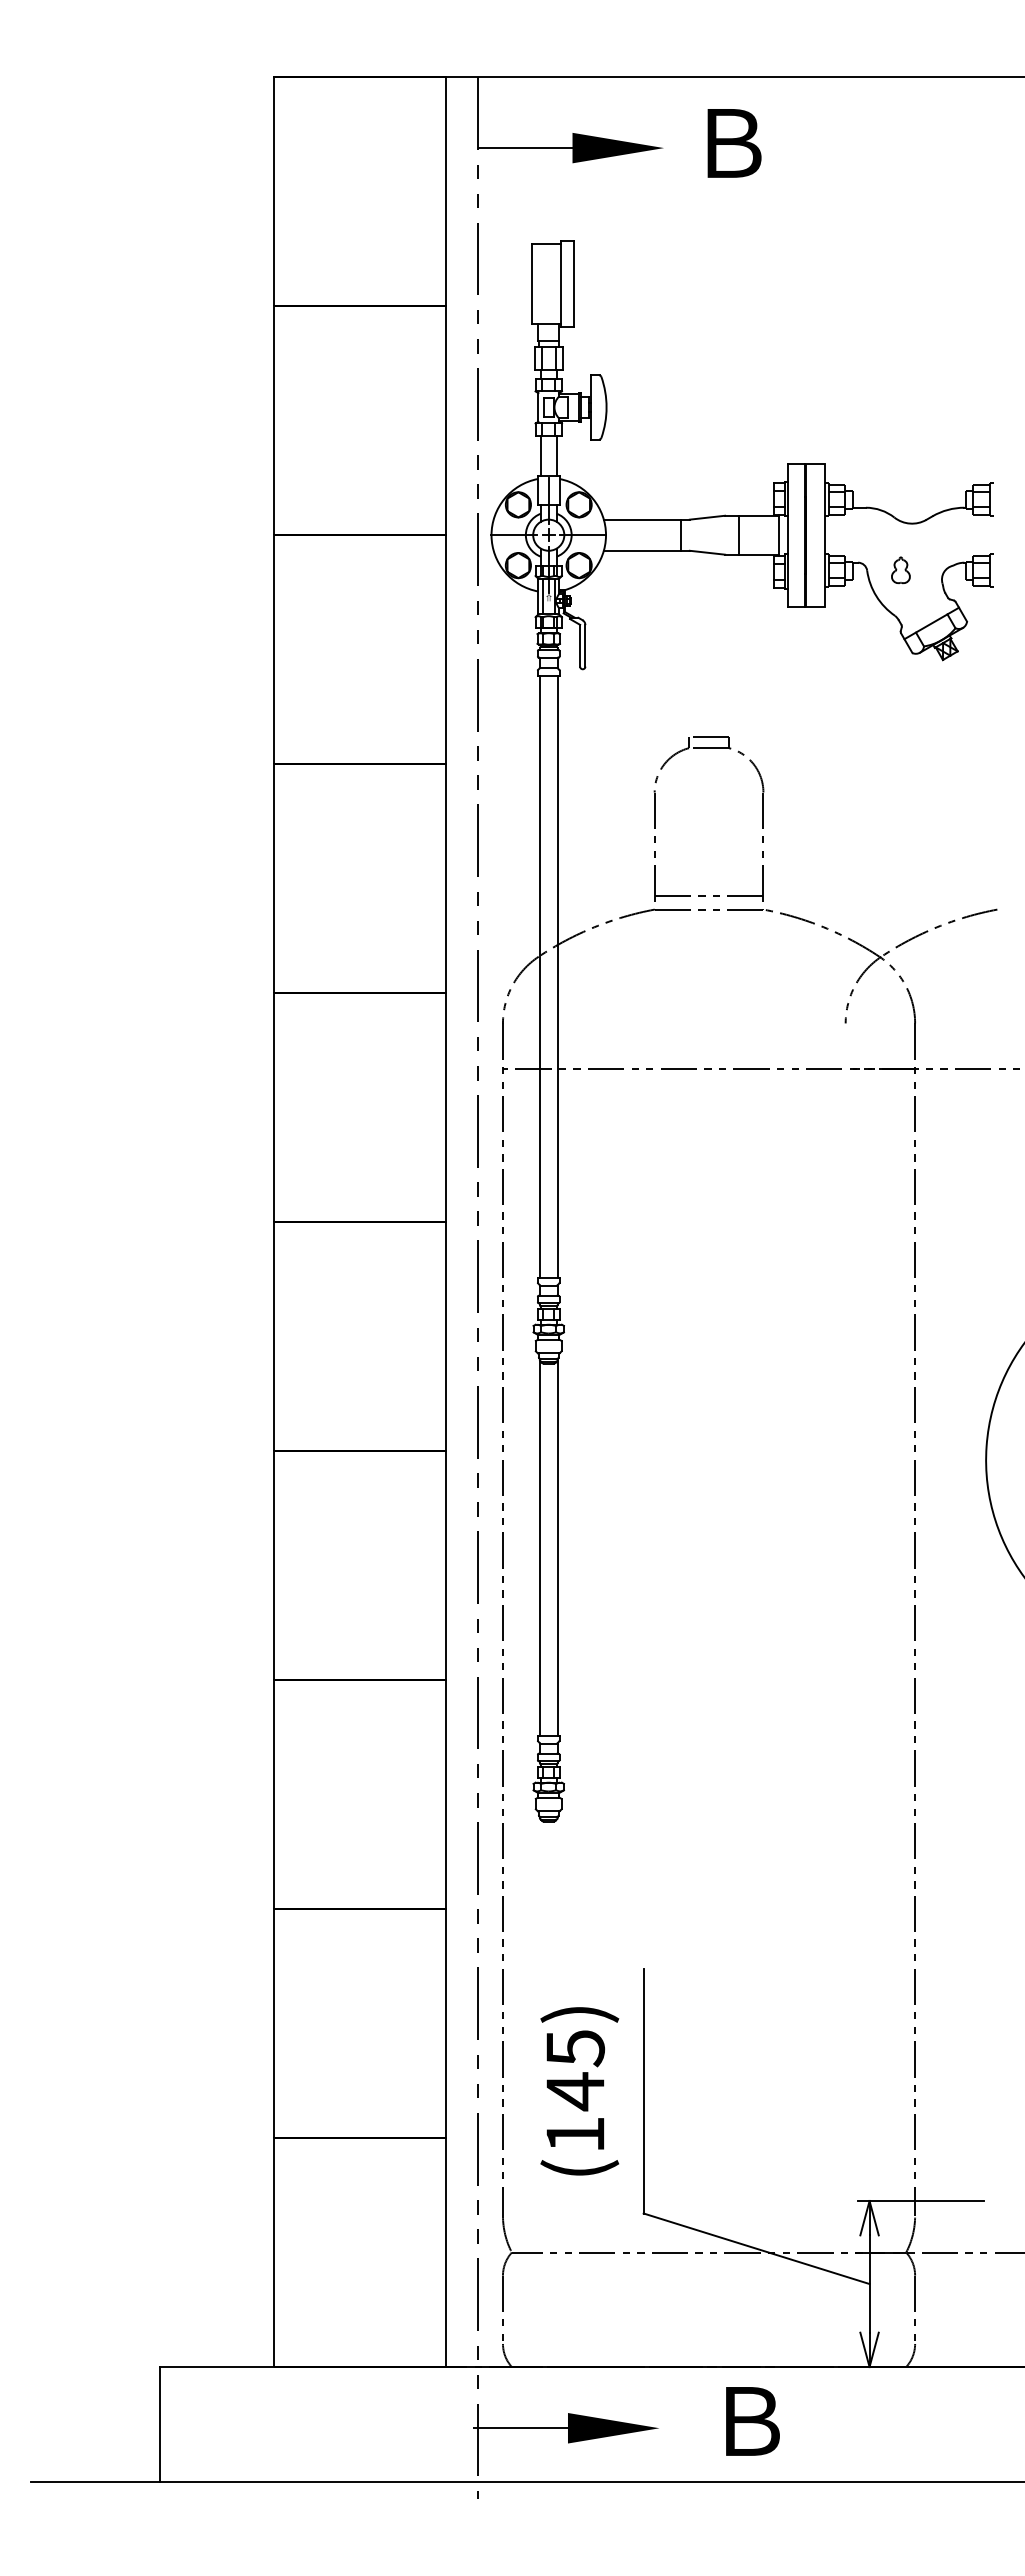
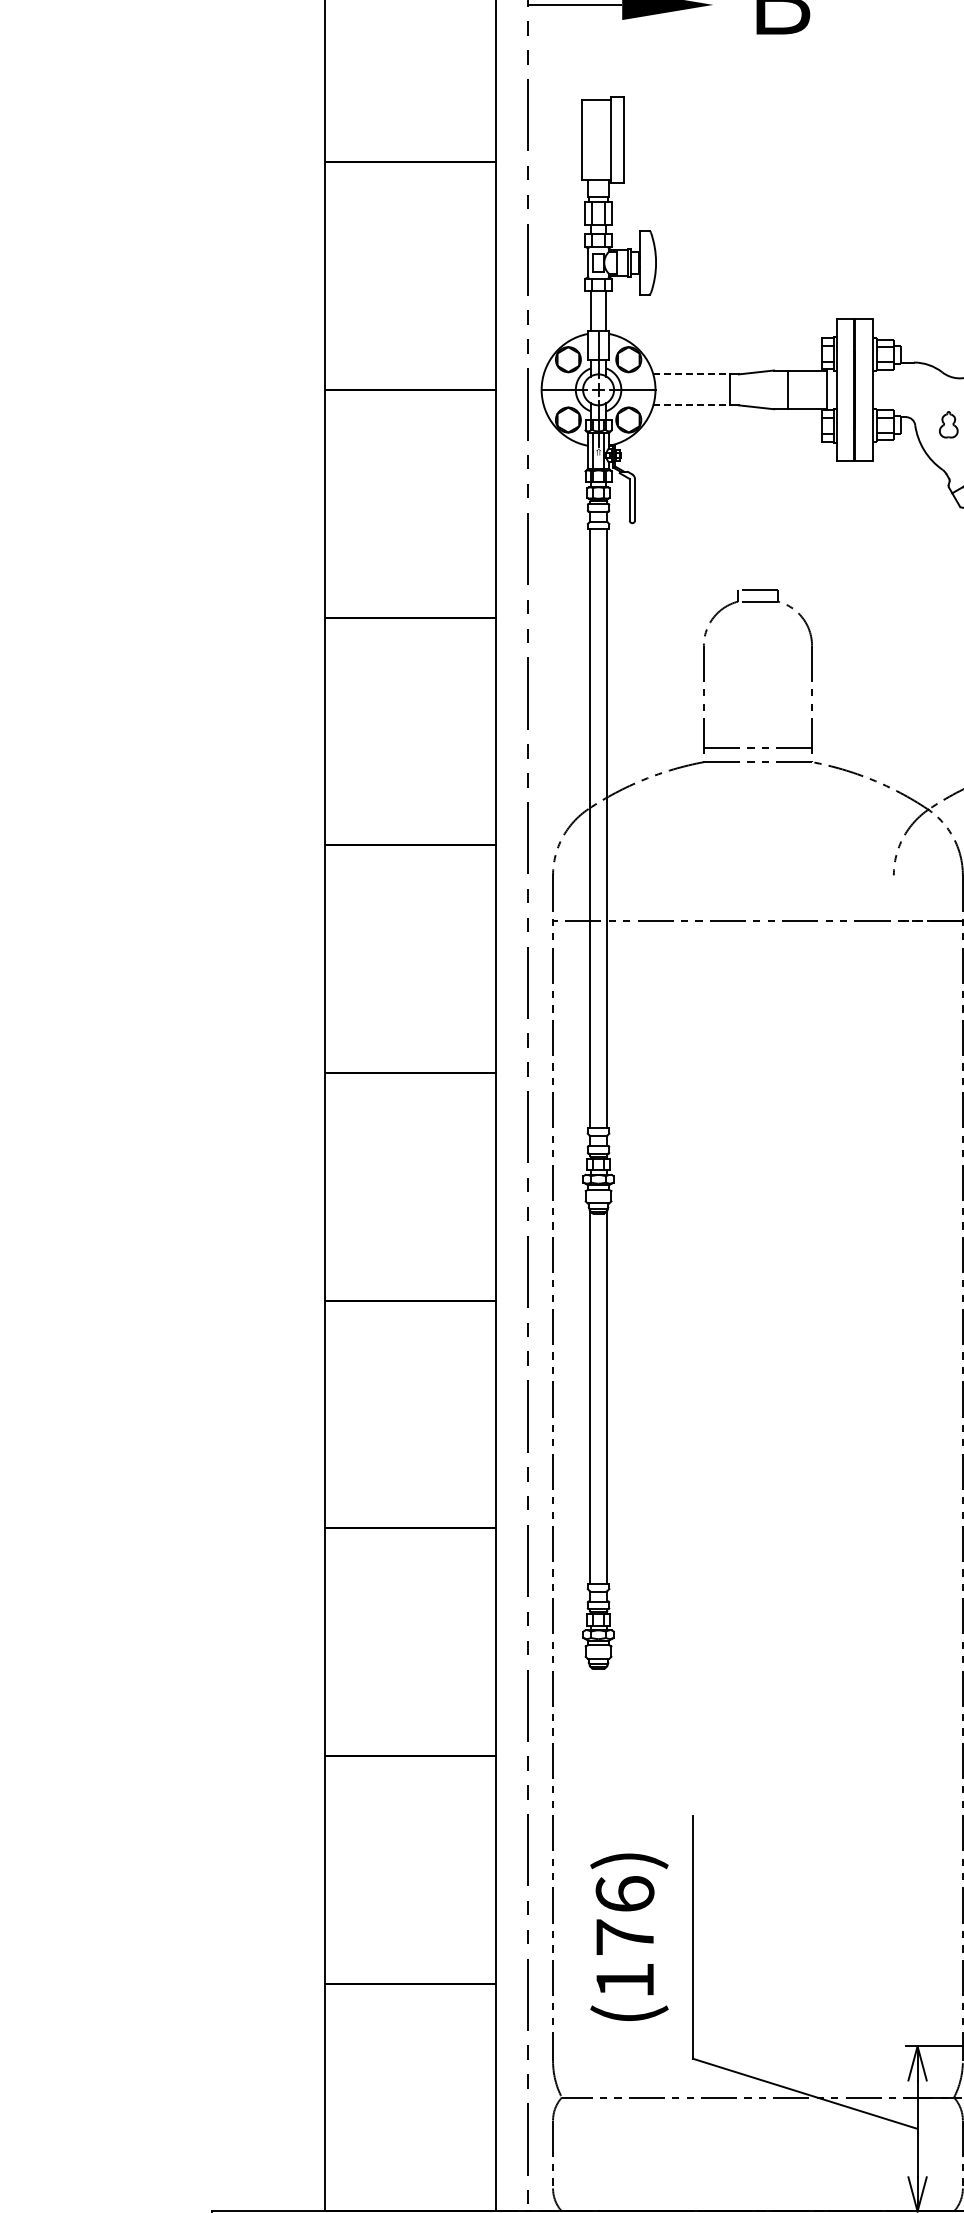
line: (642, 519) -> (691, 374), solid -> dashed
line: (642, 550) -> (691, 405), solid -> dashed
text: (575, 2070) -> (625, 1916), (145) -> (176)

